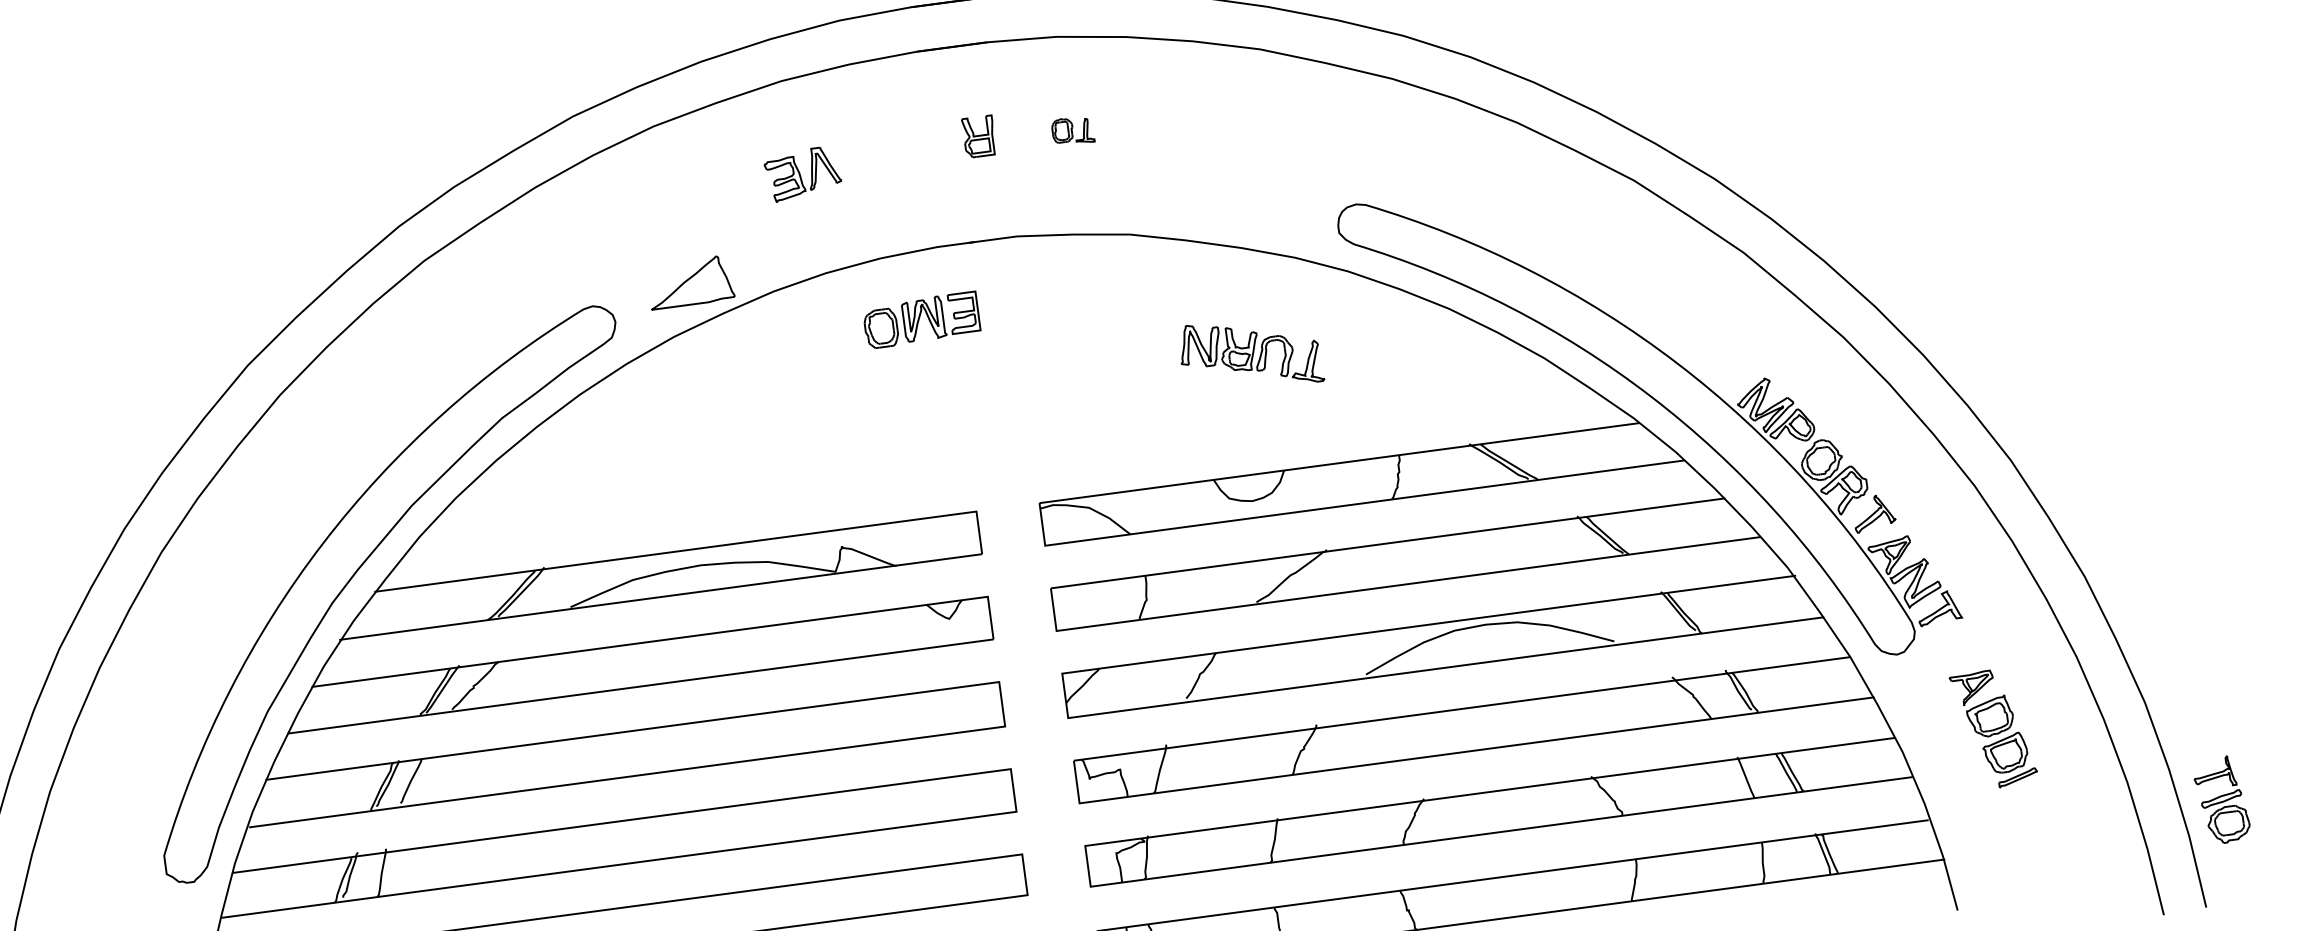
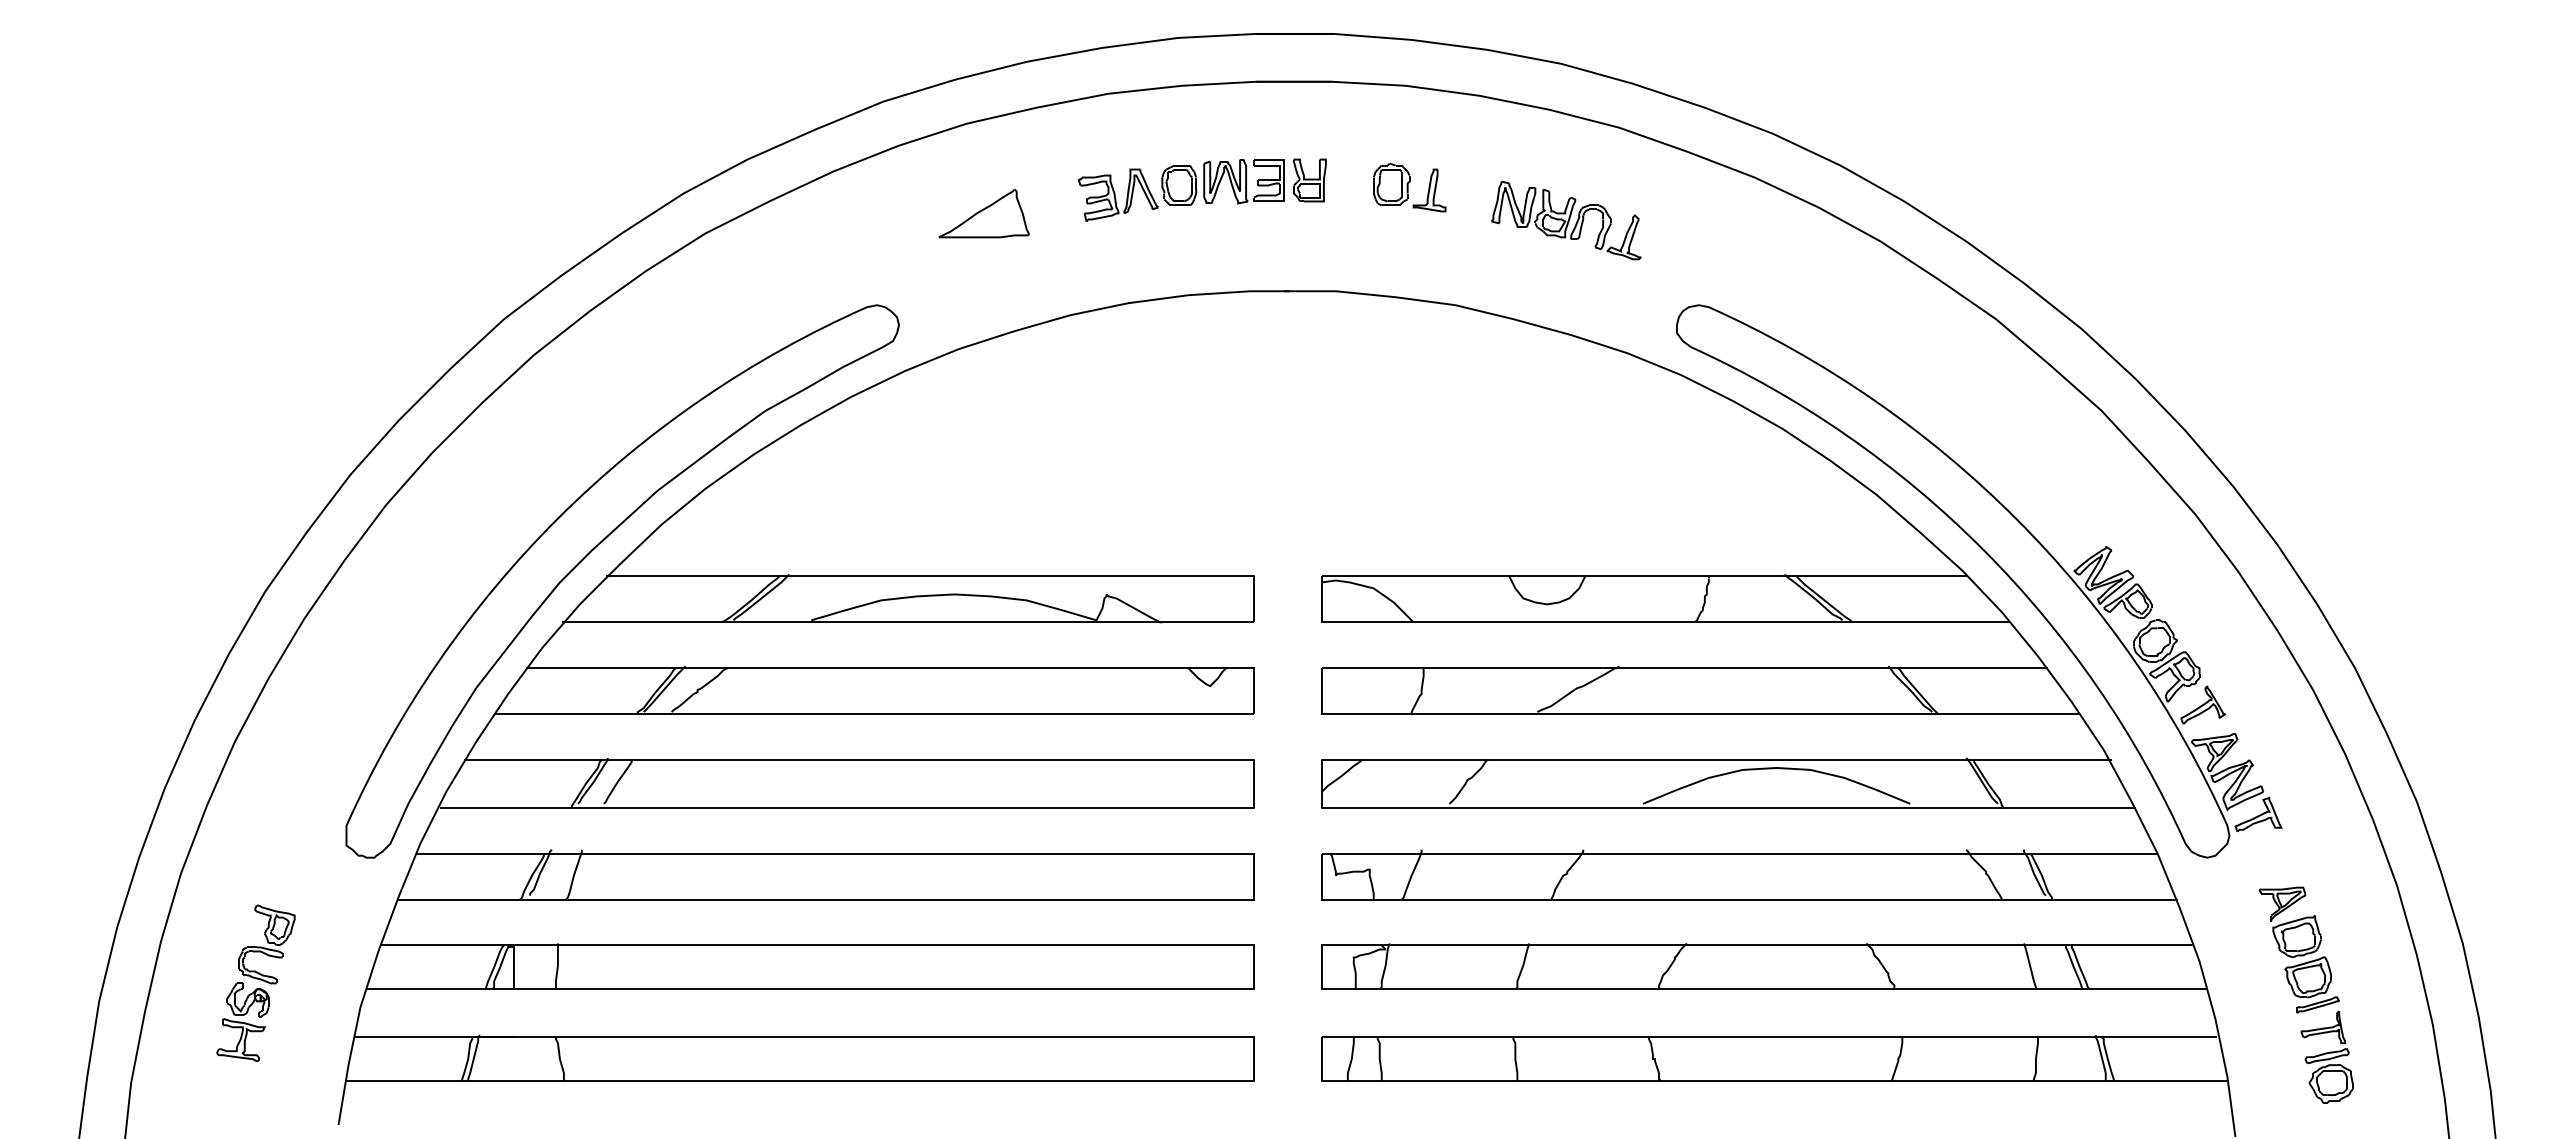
part: (1072, 130) -> (1409, 187), size x1.67
part: (690, 282) -> (983, 213), moved
part: (921, 320) -> (1222, 182), moved
part: (1250, 353) -> (1566, 220), moved
part: (2220, 799) -> (2326, 1056), moved

